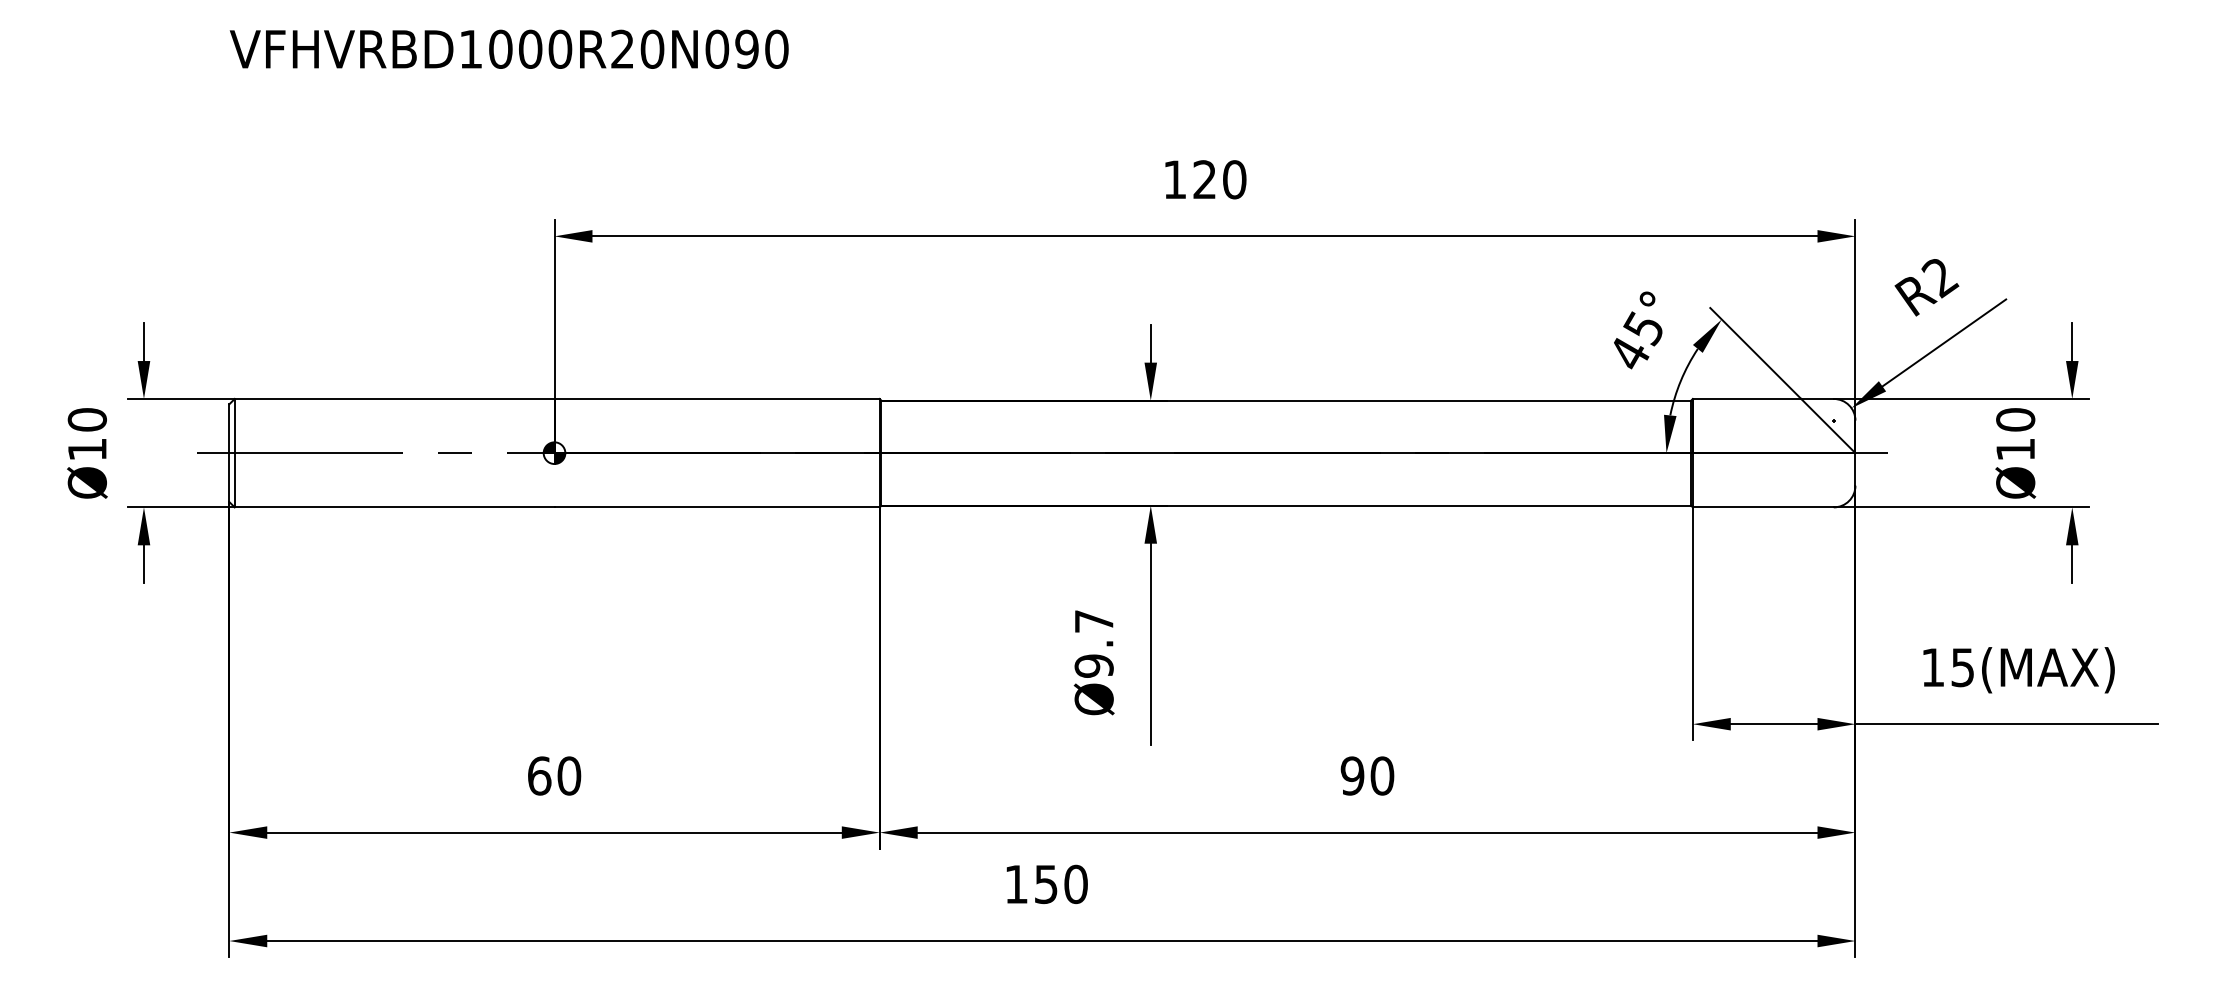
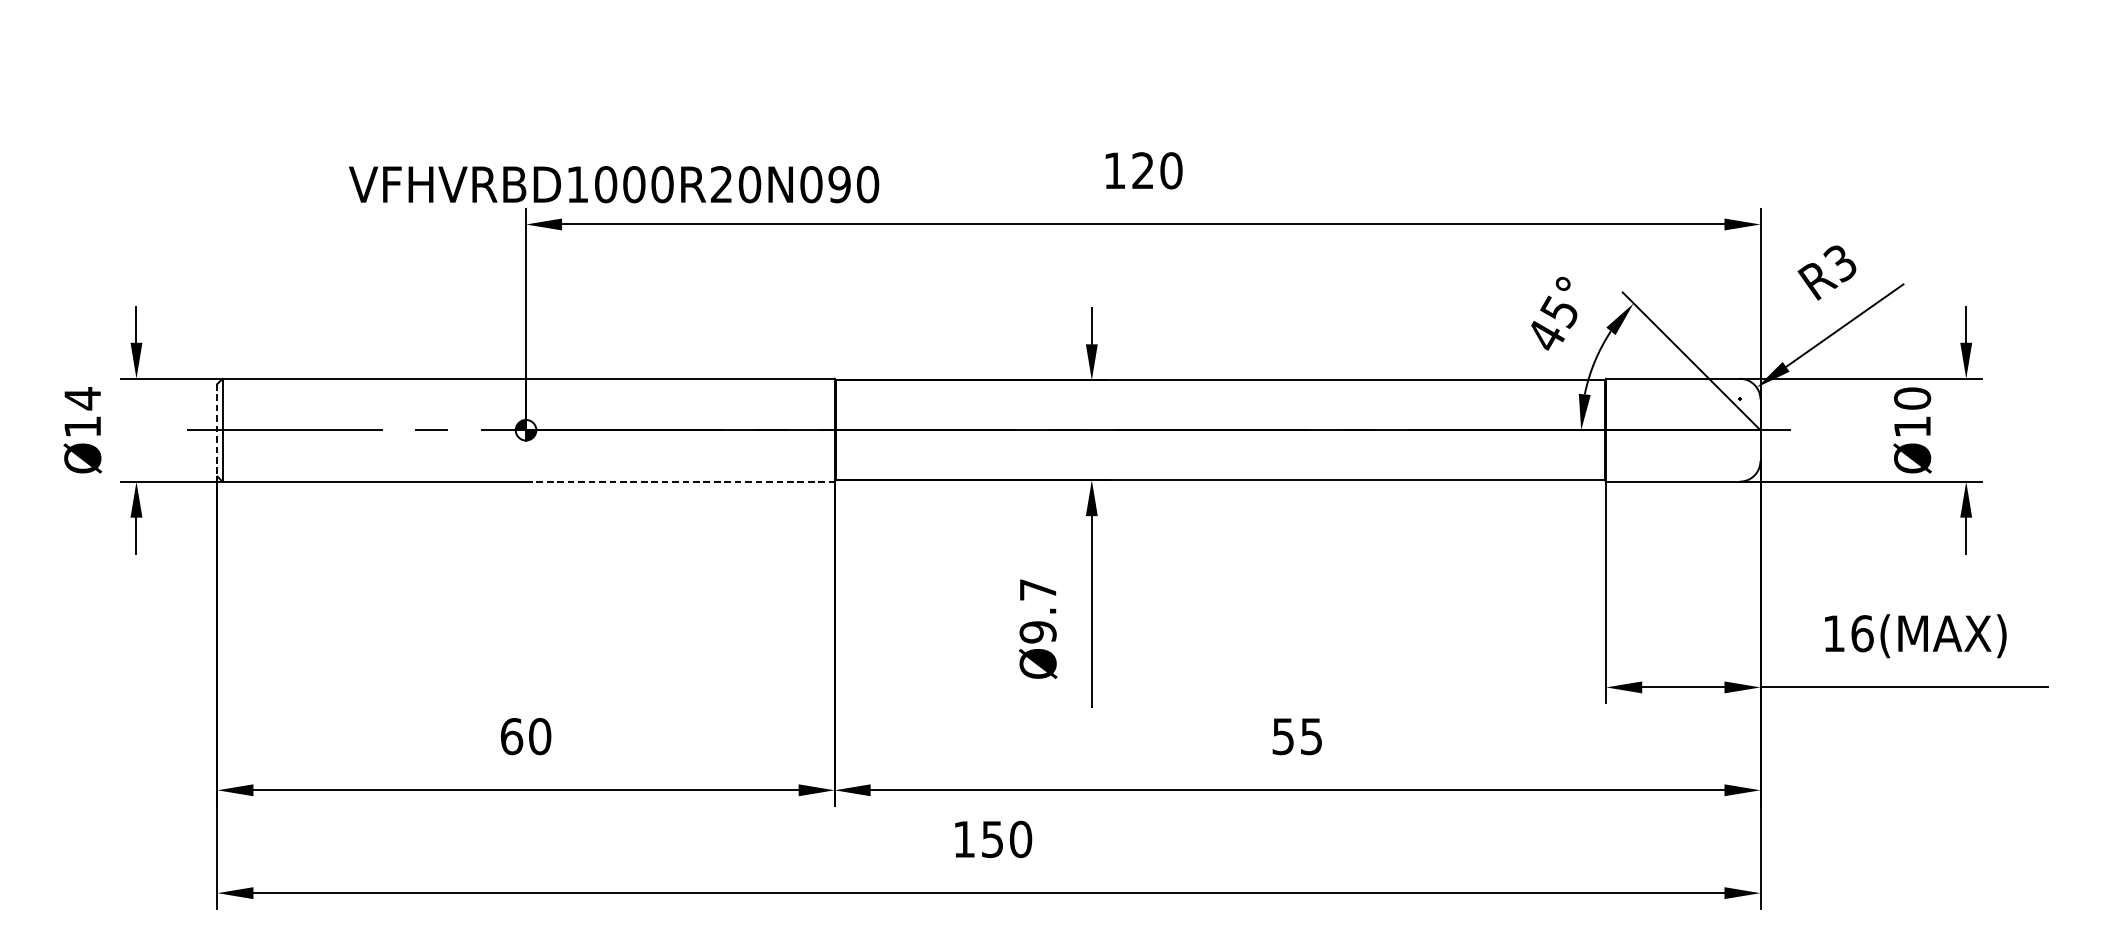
text: (508, 48) -> (613, 183), moved
text: (1940, 278) -> (1841, 264), R2 -> R3
text: (86, 419) -> (81, 398), Ø10 -> Ø14
line: (229, 453) -> (217, 430), solid -> dashed
line: (717, 507) -> (680, 481), solid -> dashed
text: (1962, 667) -> (1862, 633), 15(MAX) -> 16(MAX)
text: (1367, 775) -> (1297, 736), 90 -> 55

